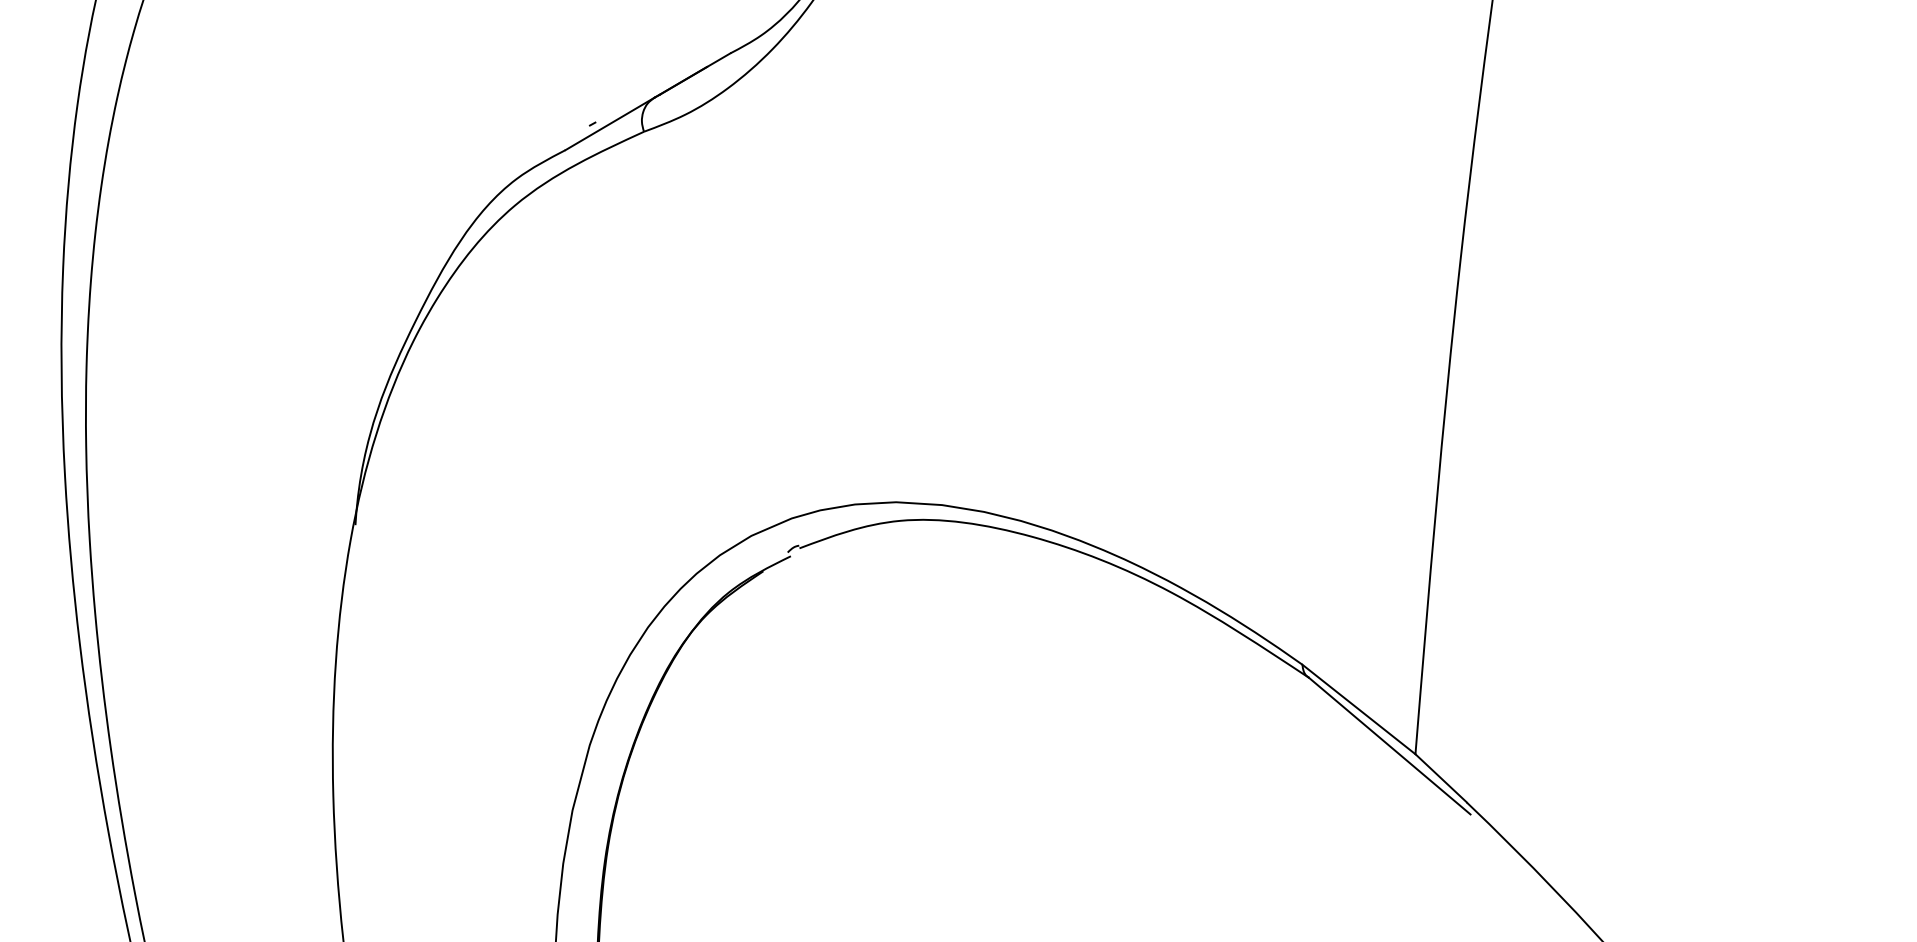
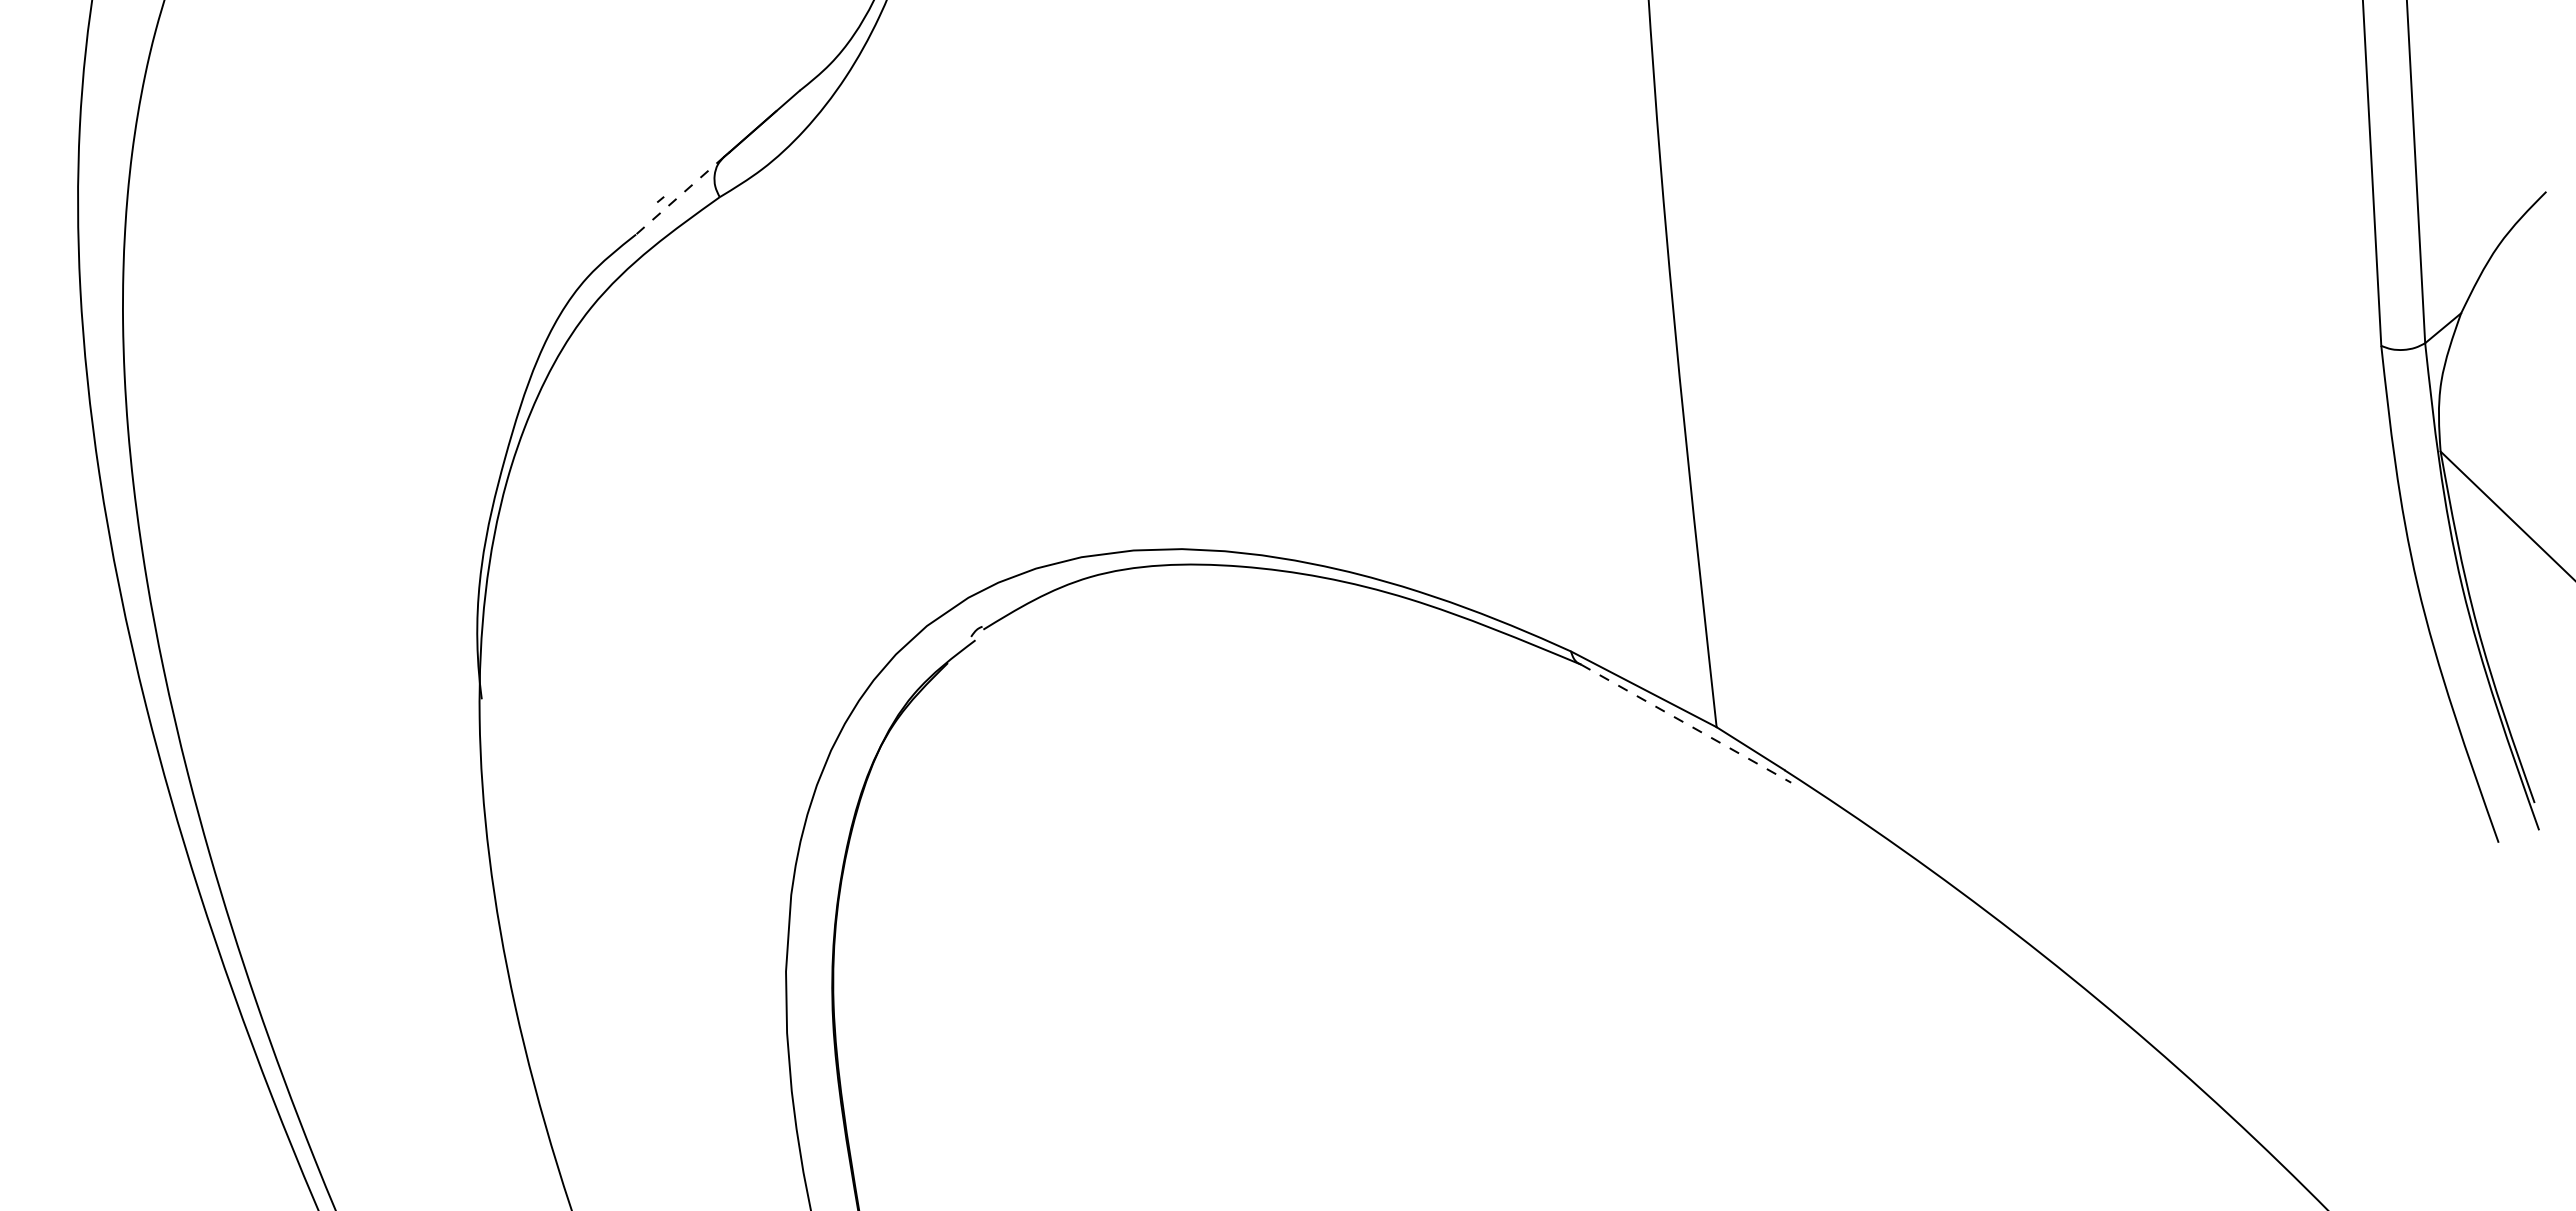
line: (610, 123) -> (680, 195), solid -> dashed
line: (1390, 746) -> (1686, 723), solid -> dashed

